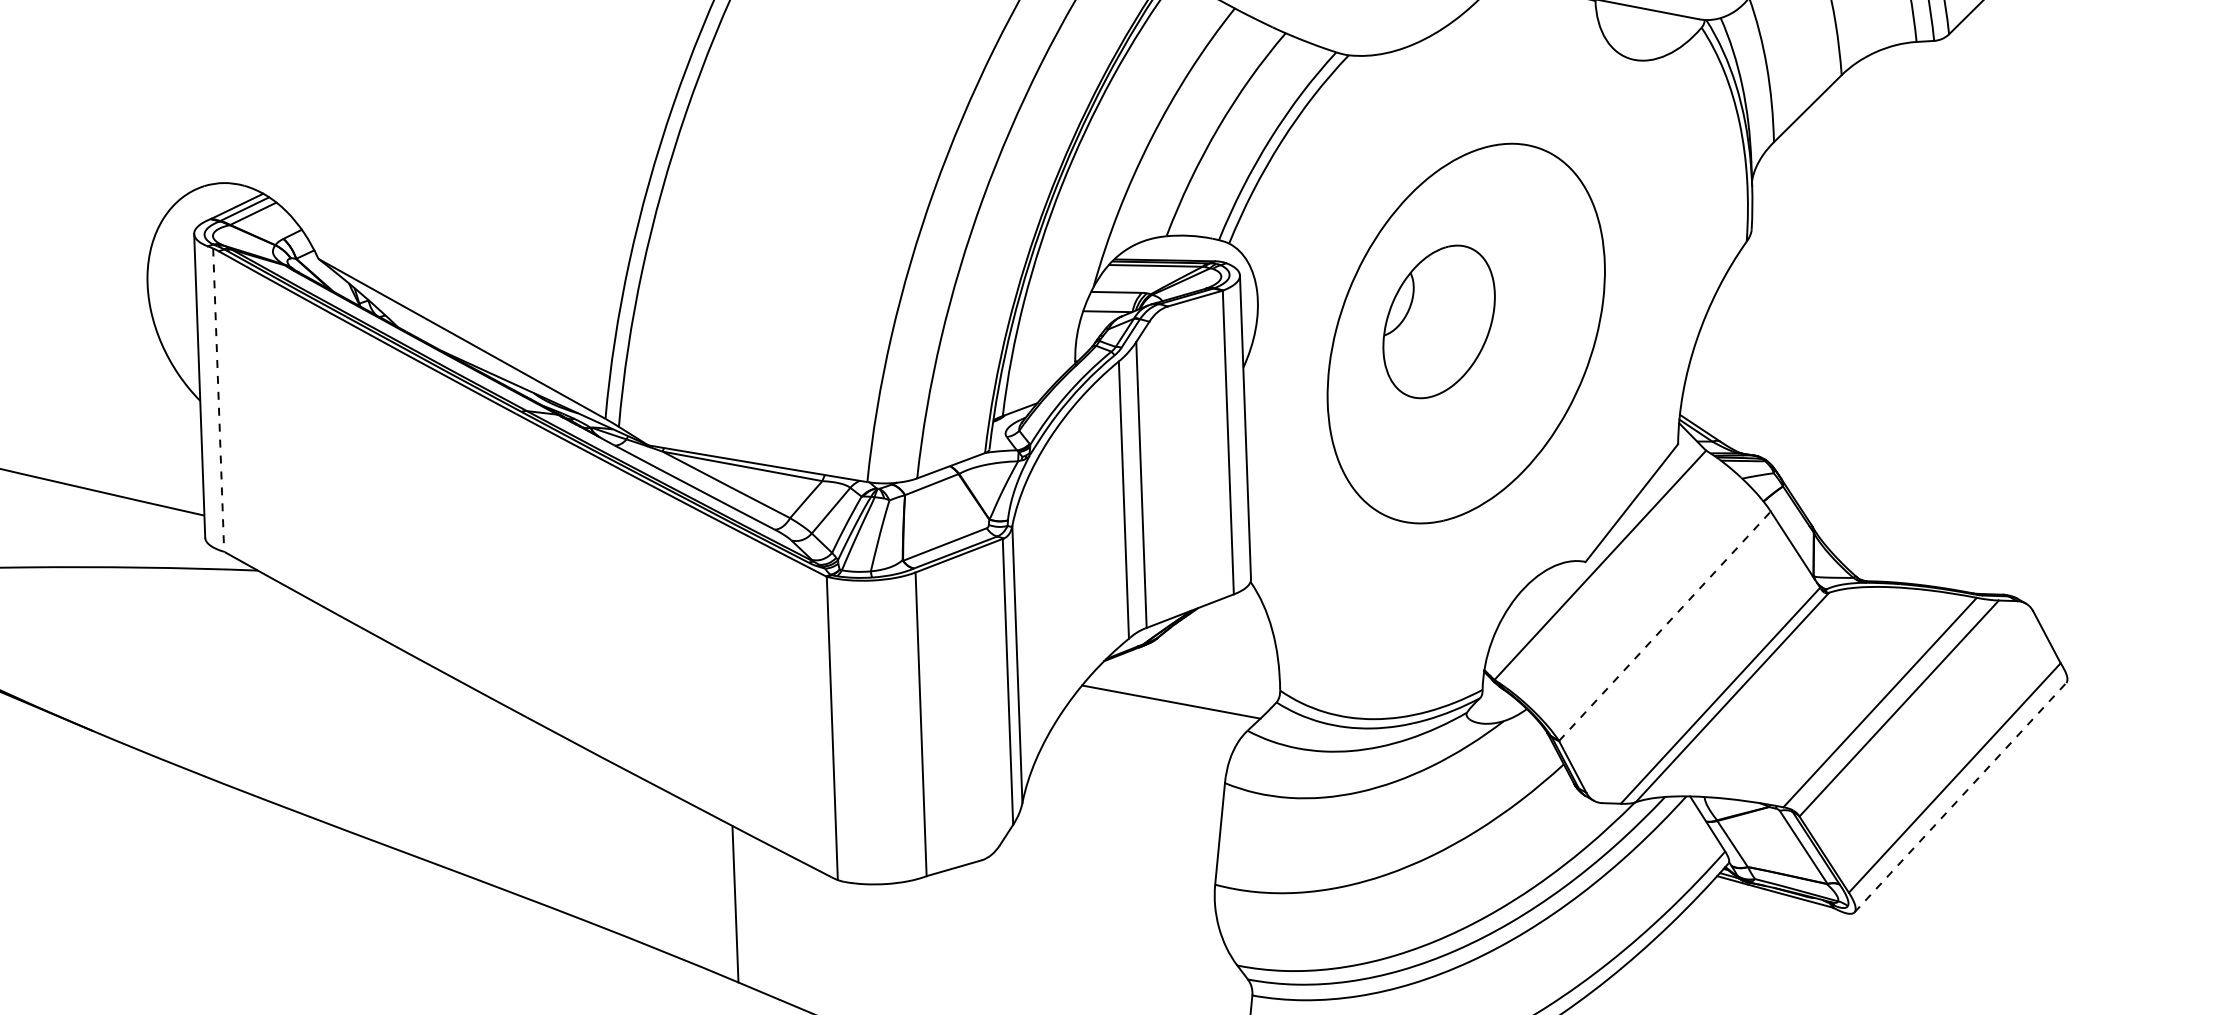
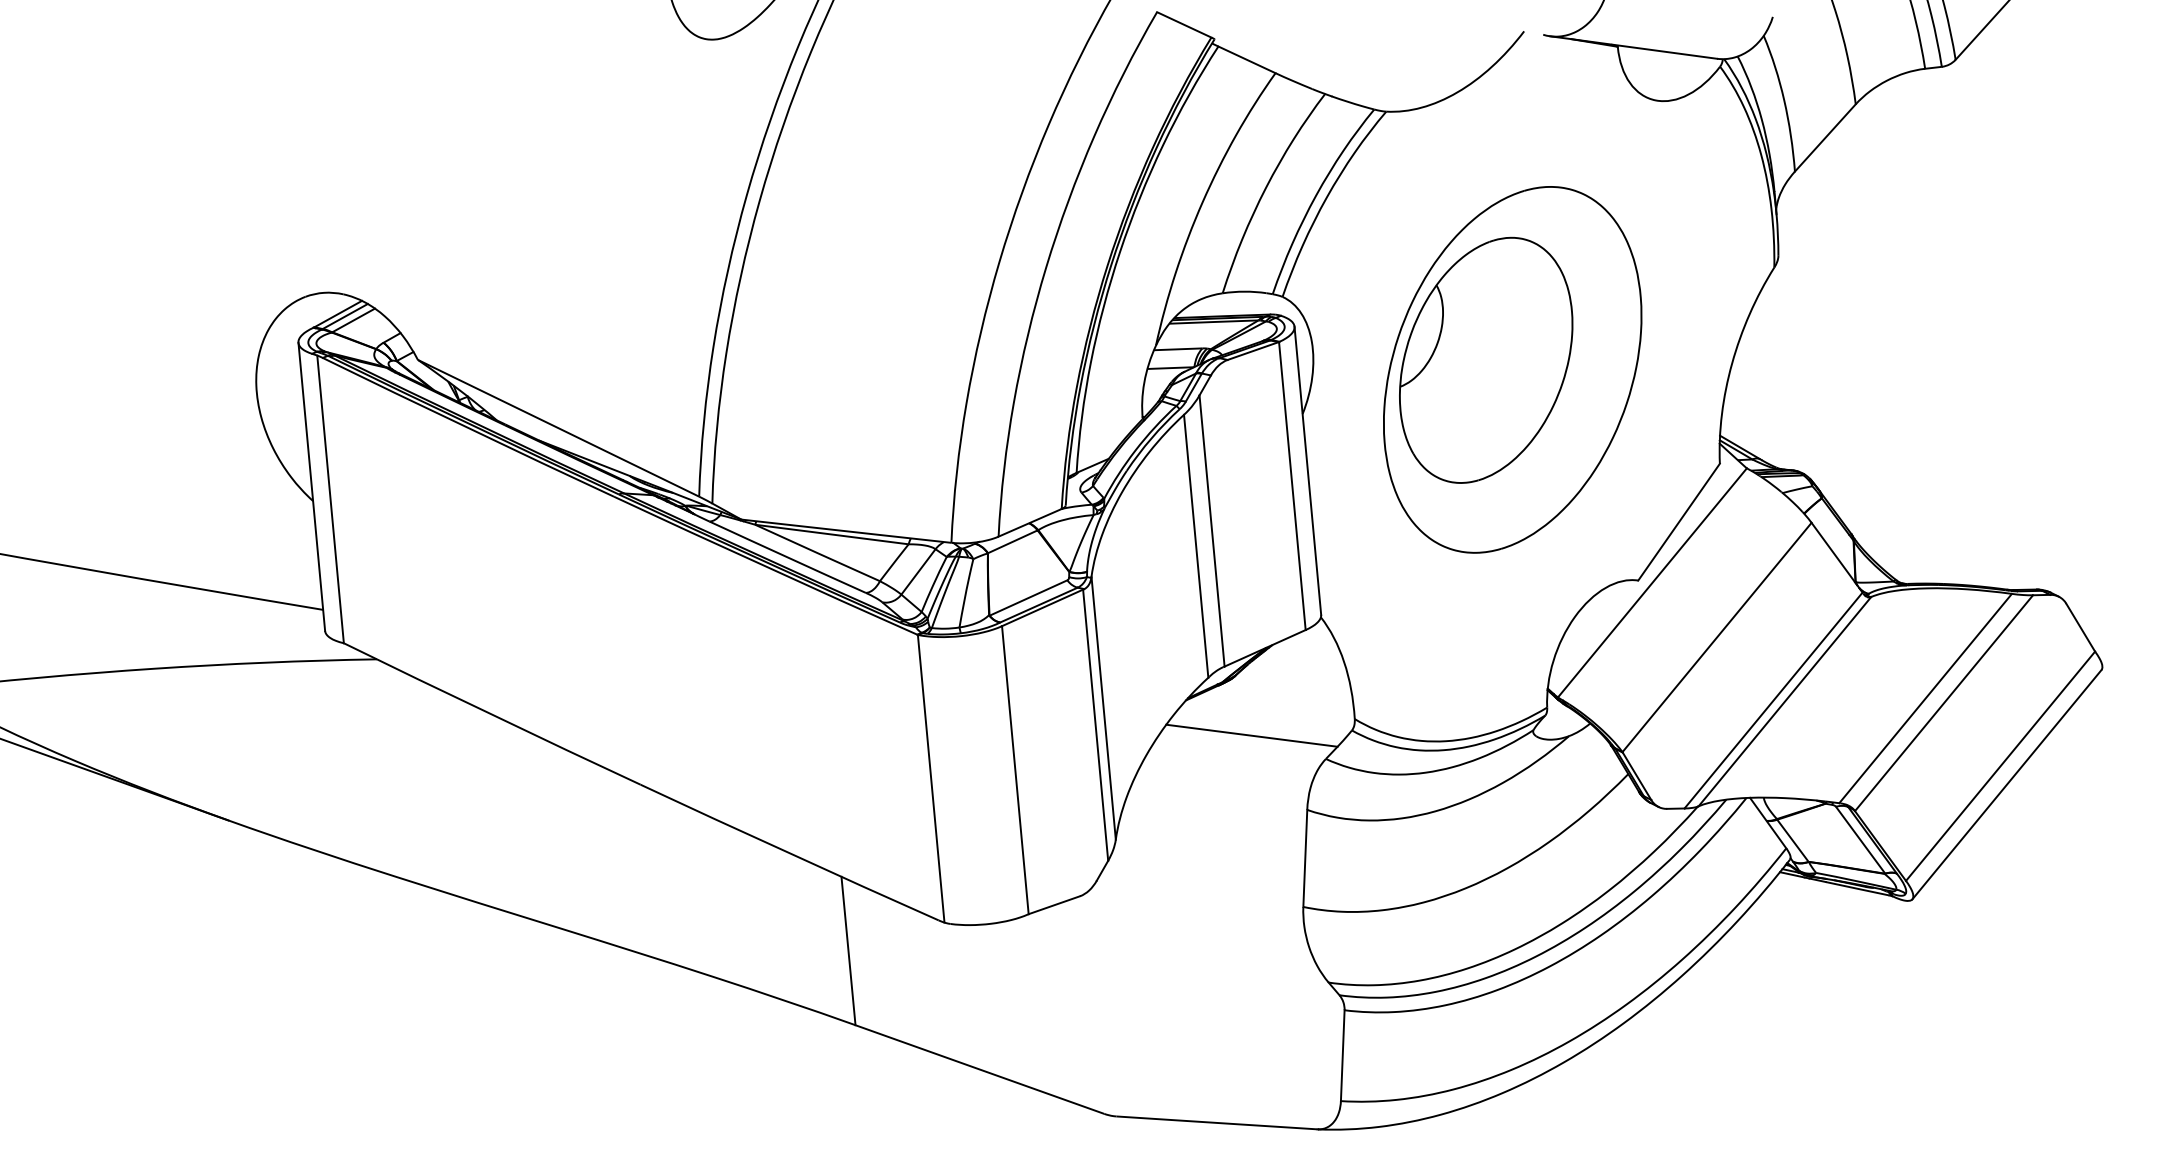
part: (1439, 321) -> (1486, 359), size x1.67
line: (218, 400) -> (330, 499), dashed -> solid
line: (1665, 626) -> (1717, 637), dashed -> solid
line: (1959, 797) -> (2006, 784), dashed -> solid

